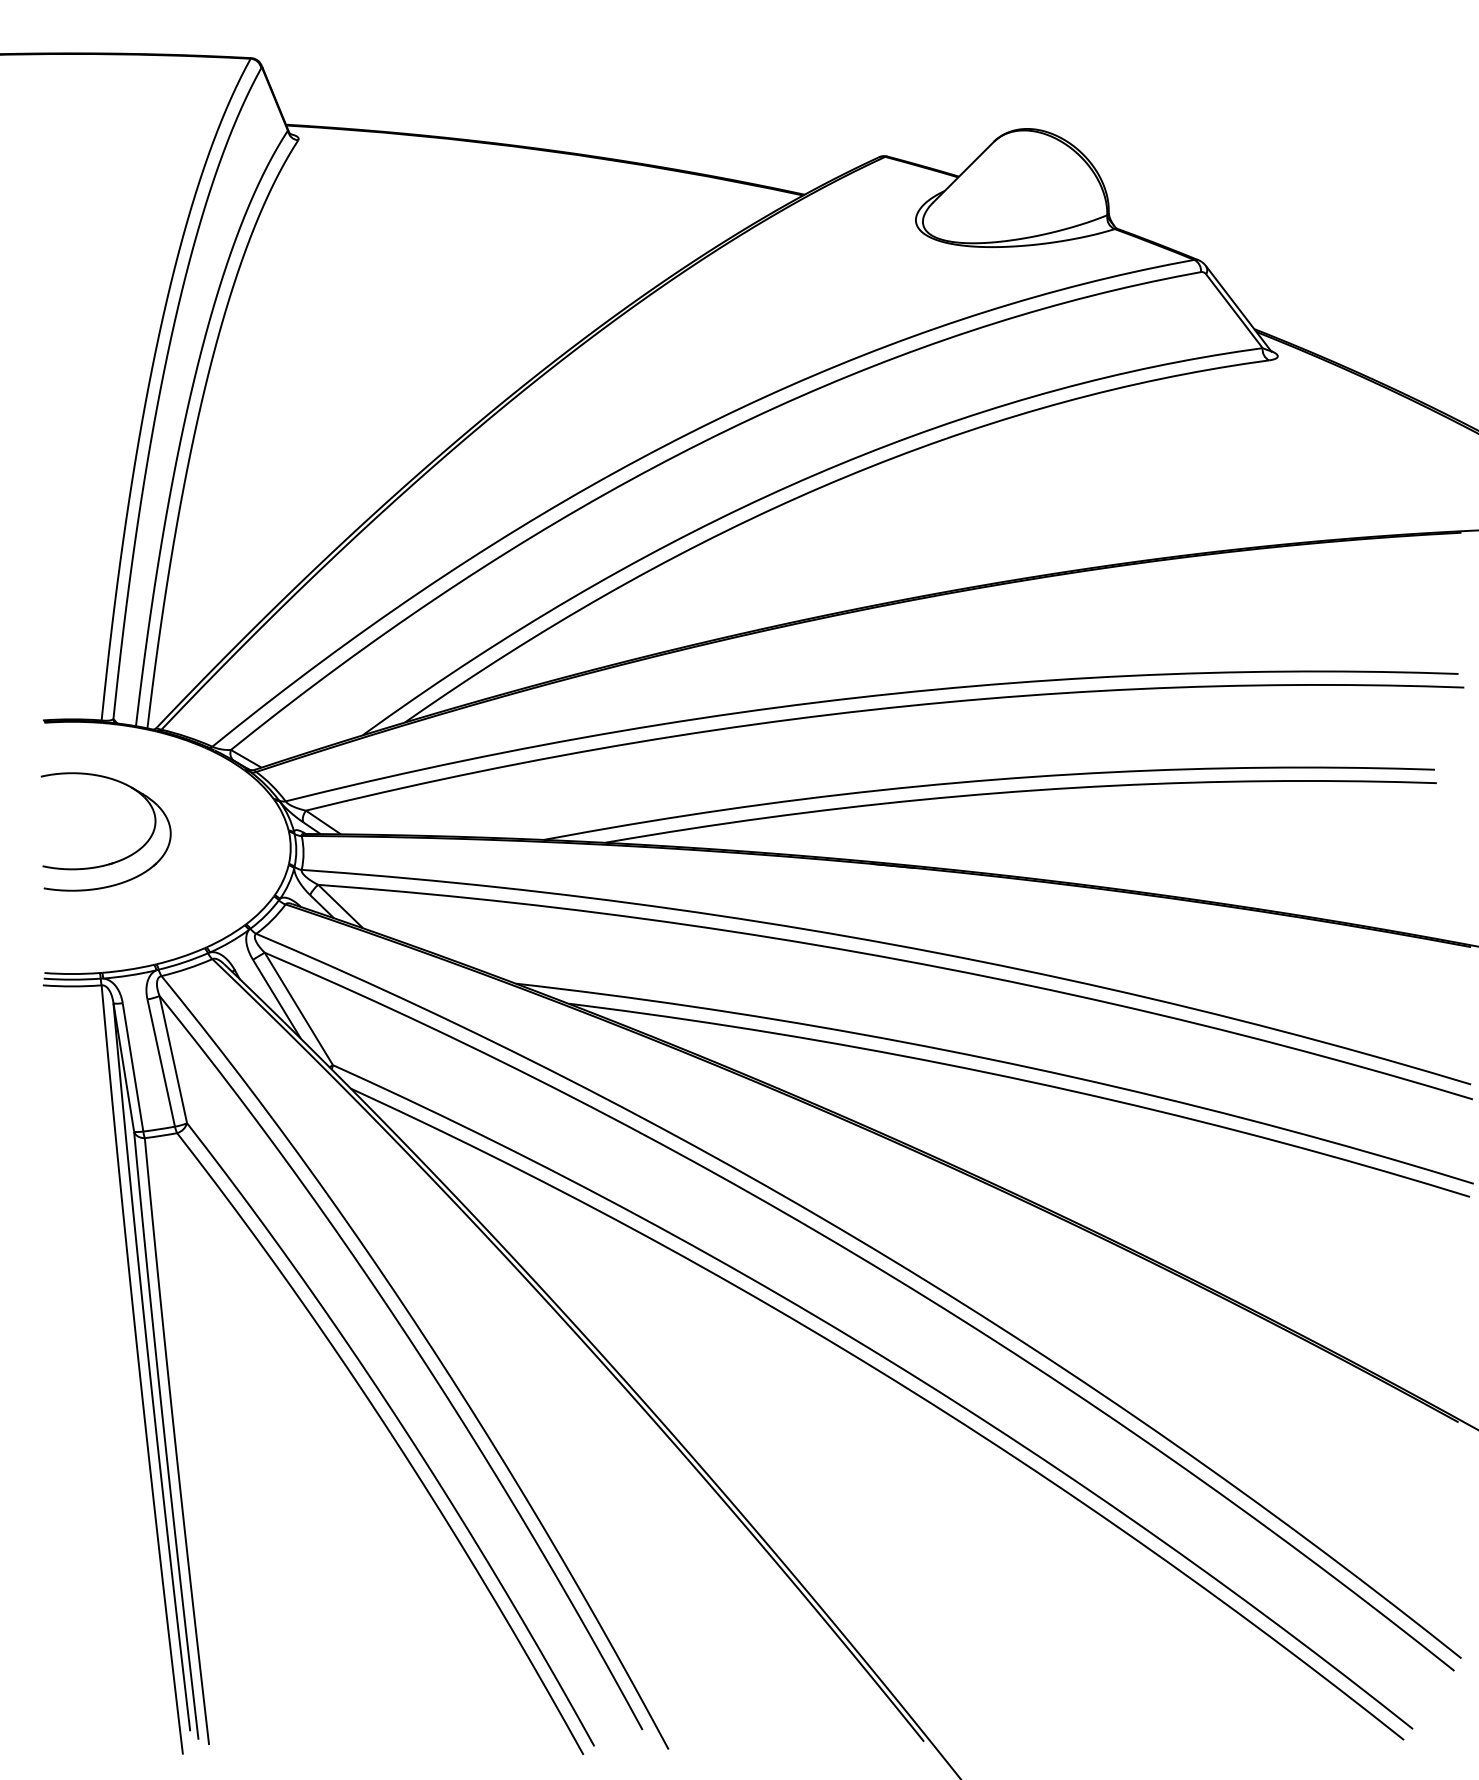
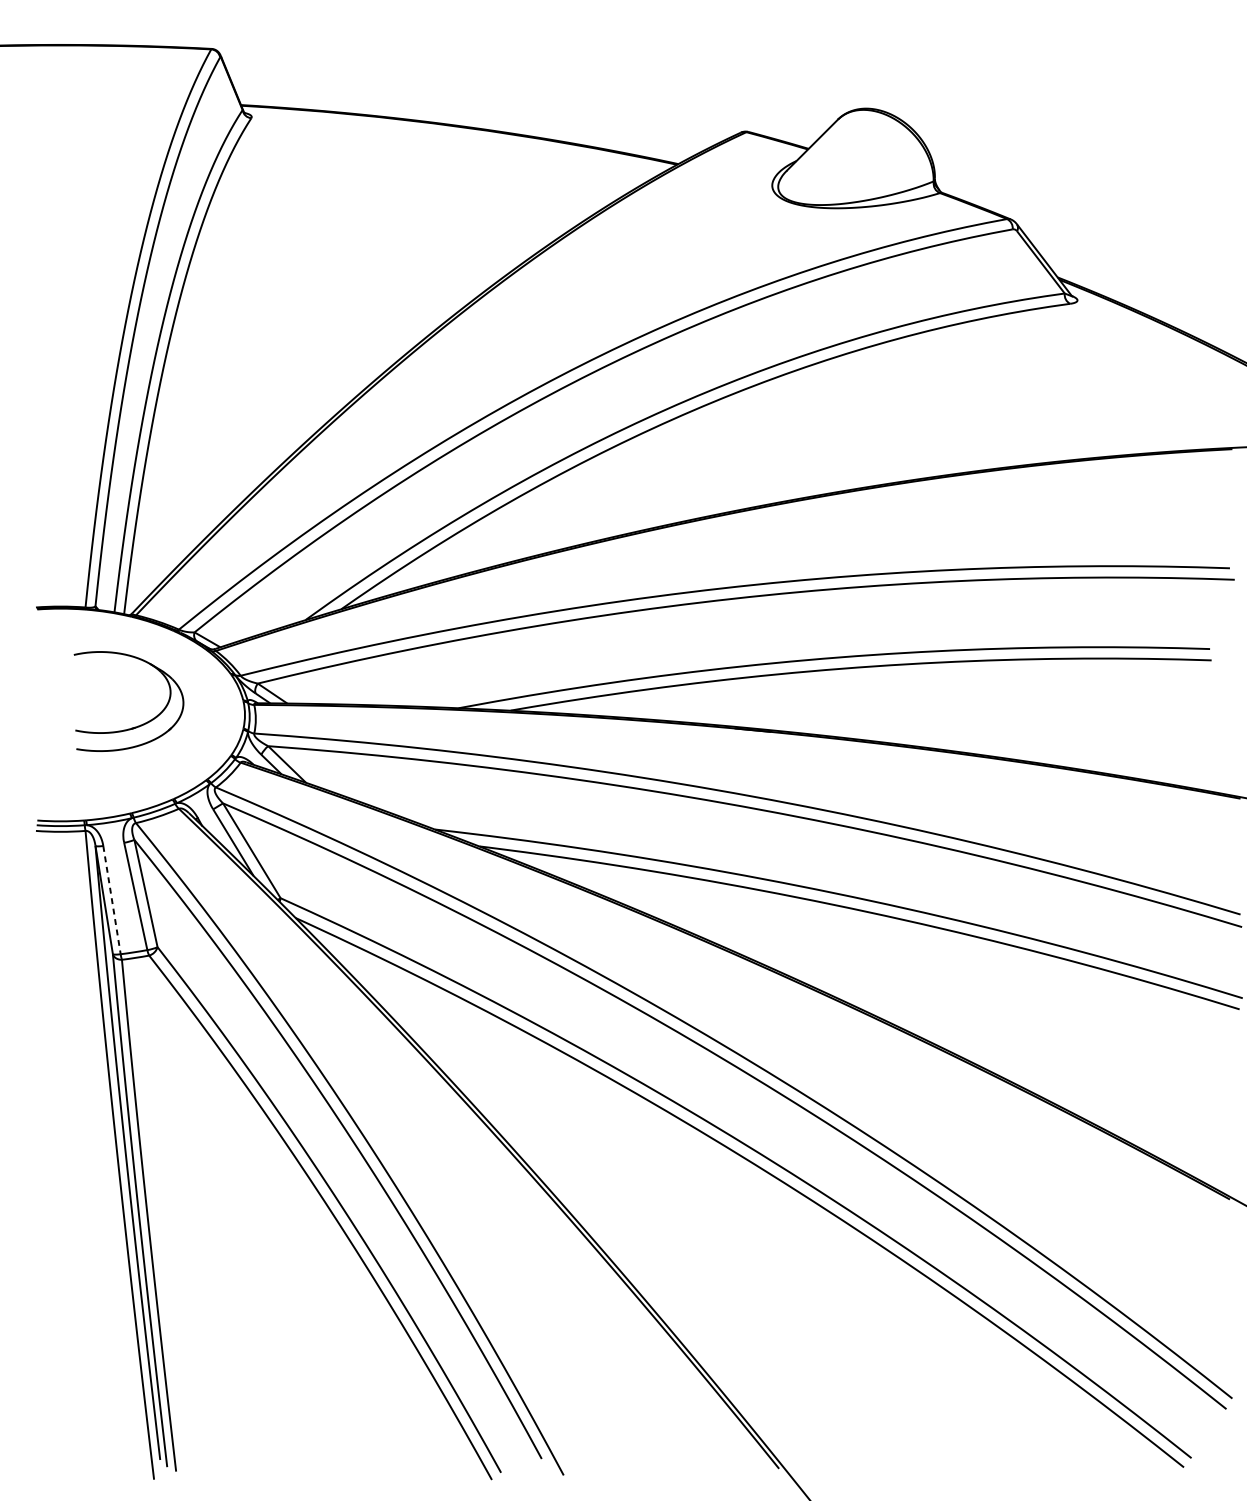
part: (119, 859) -> (140, 724), moved
line: (133, 1068) -> (112, 901), solid -> dashed

